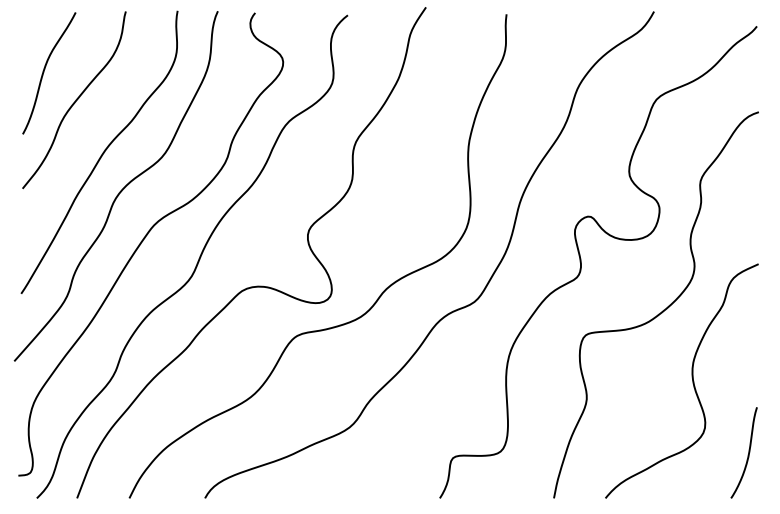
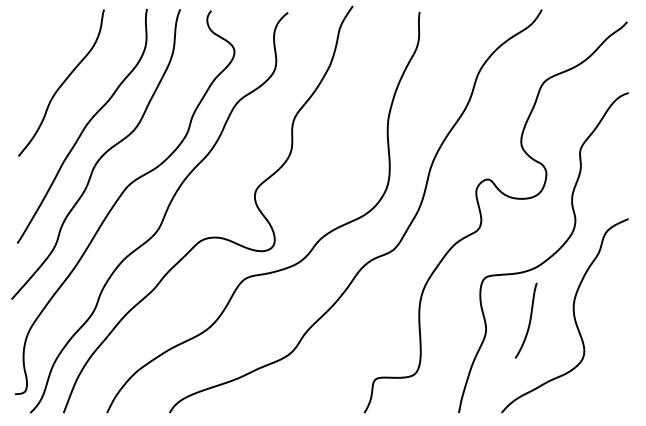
curve: (44, 72) -> (36, 60), removed
curve: (748, 452) -> (529, 320), moved

